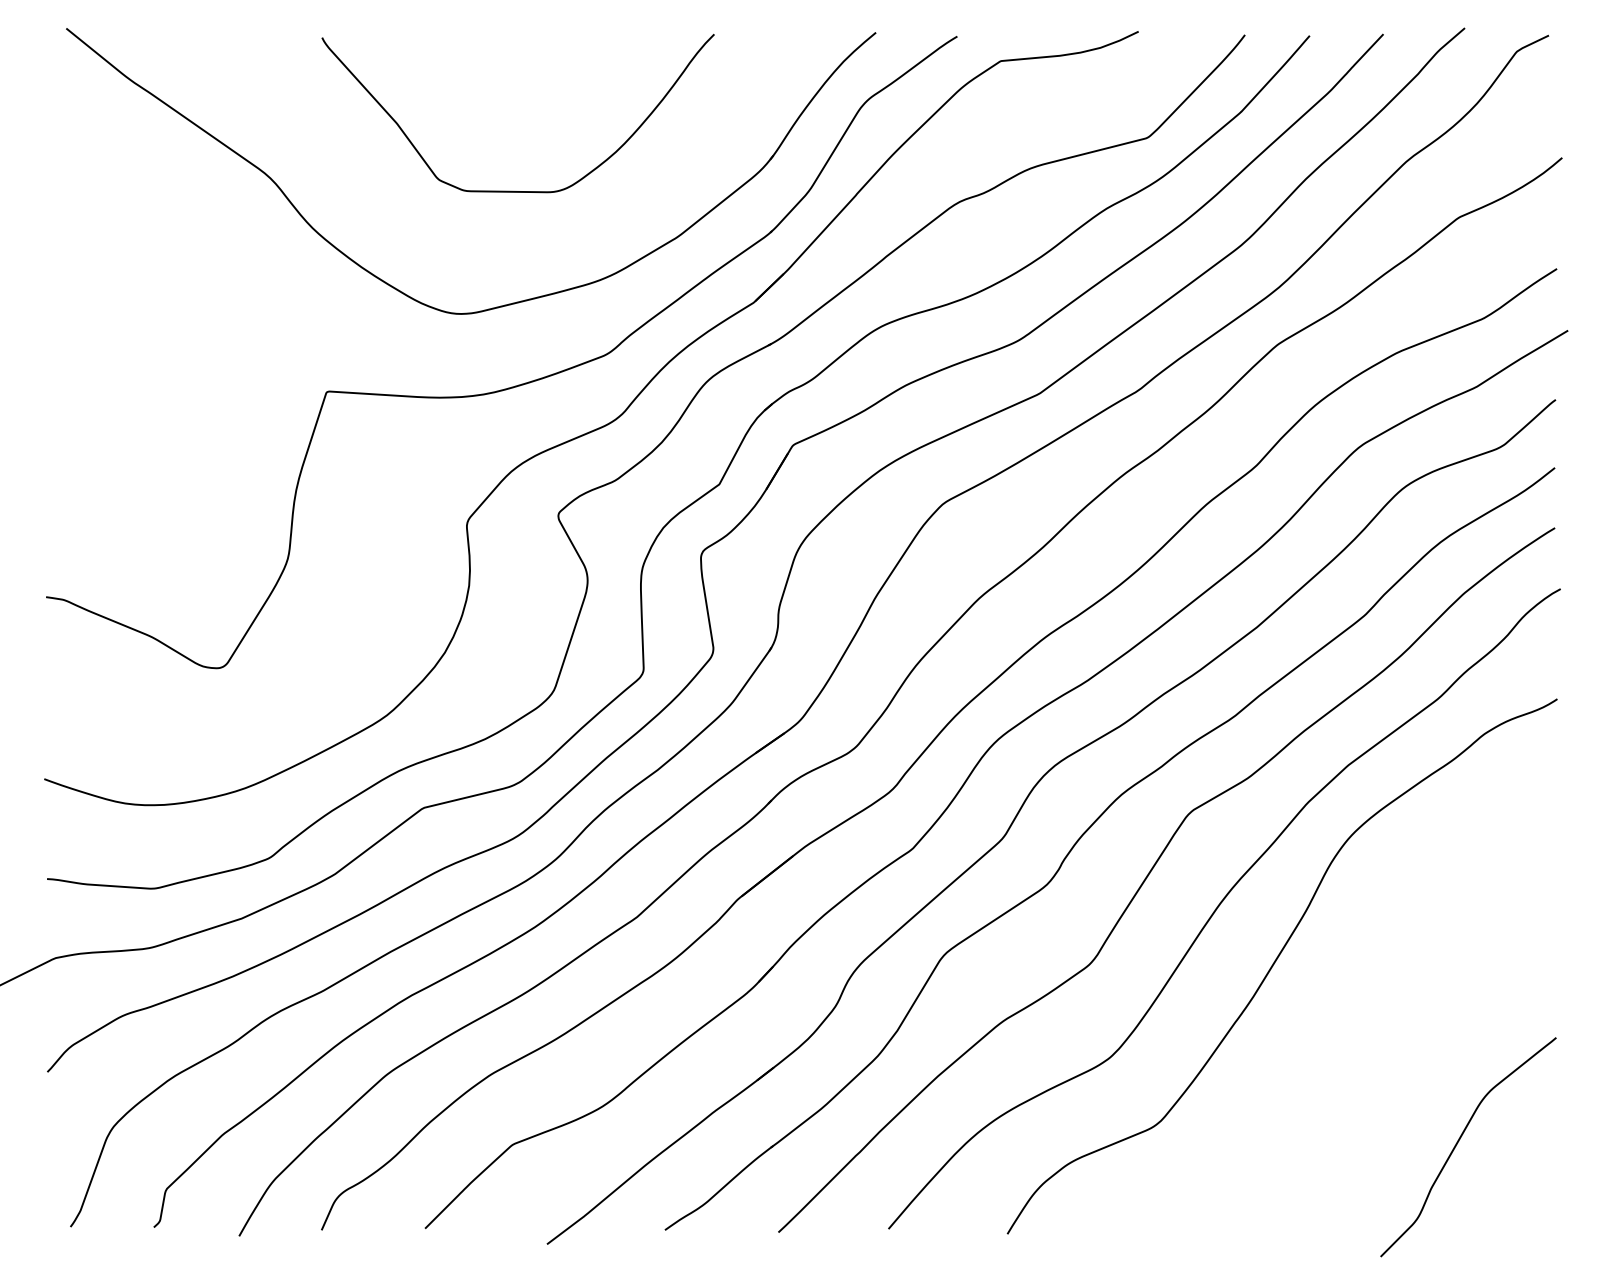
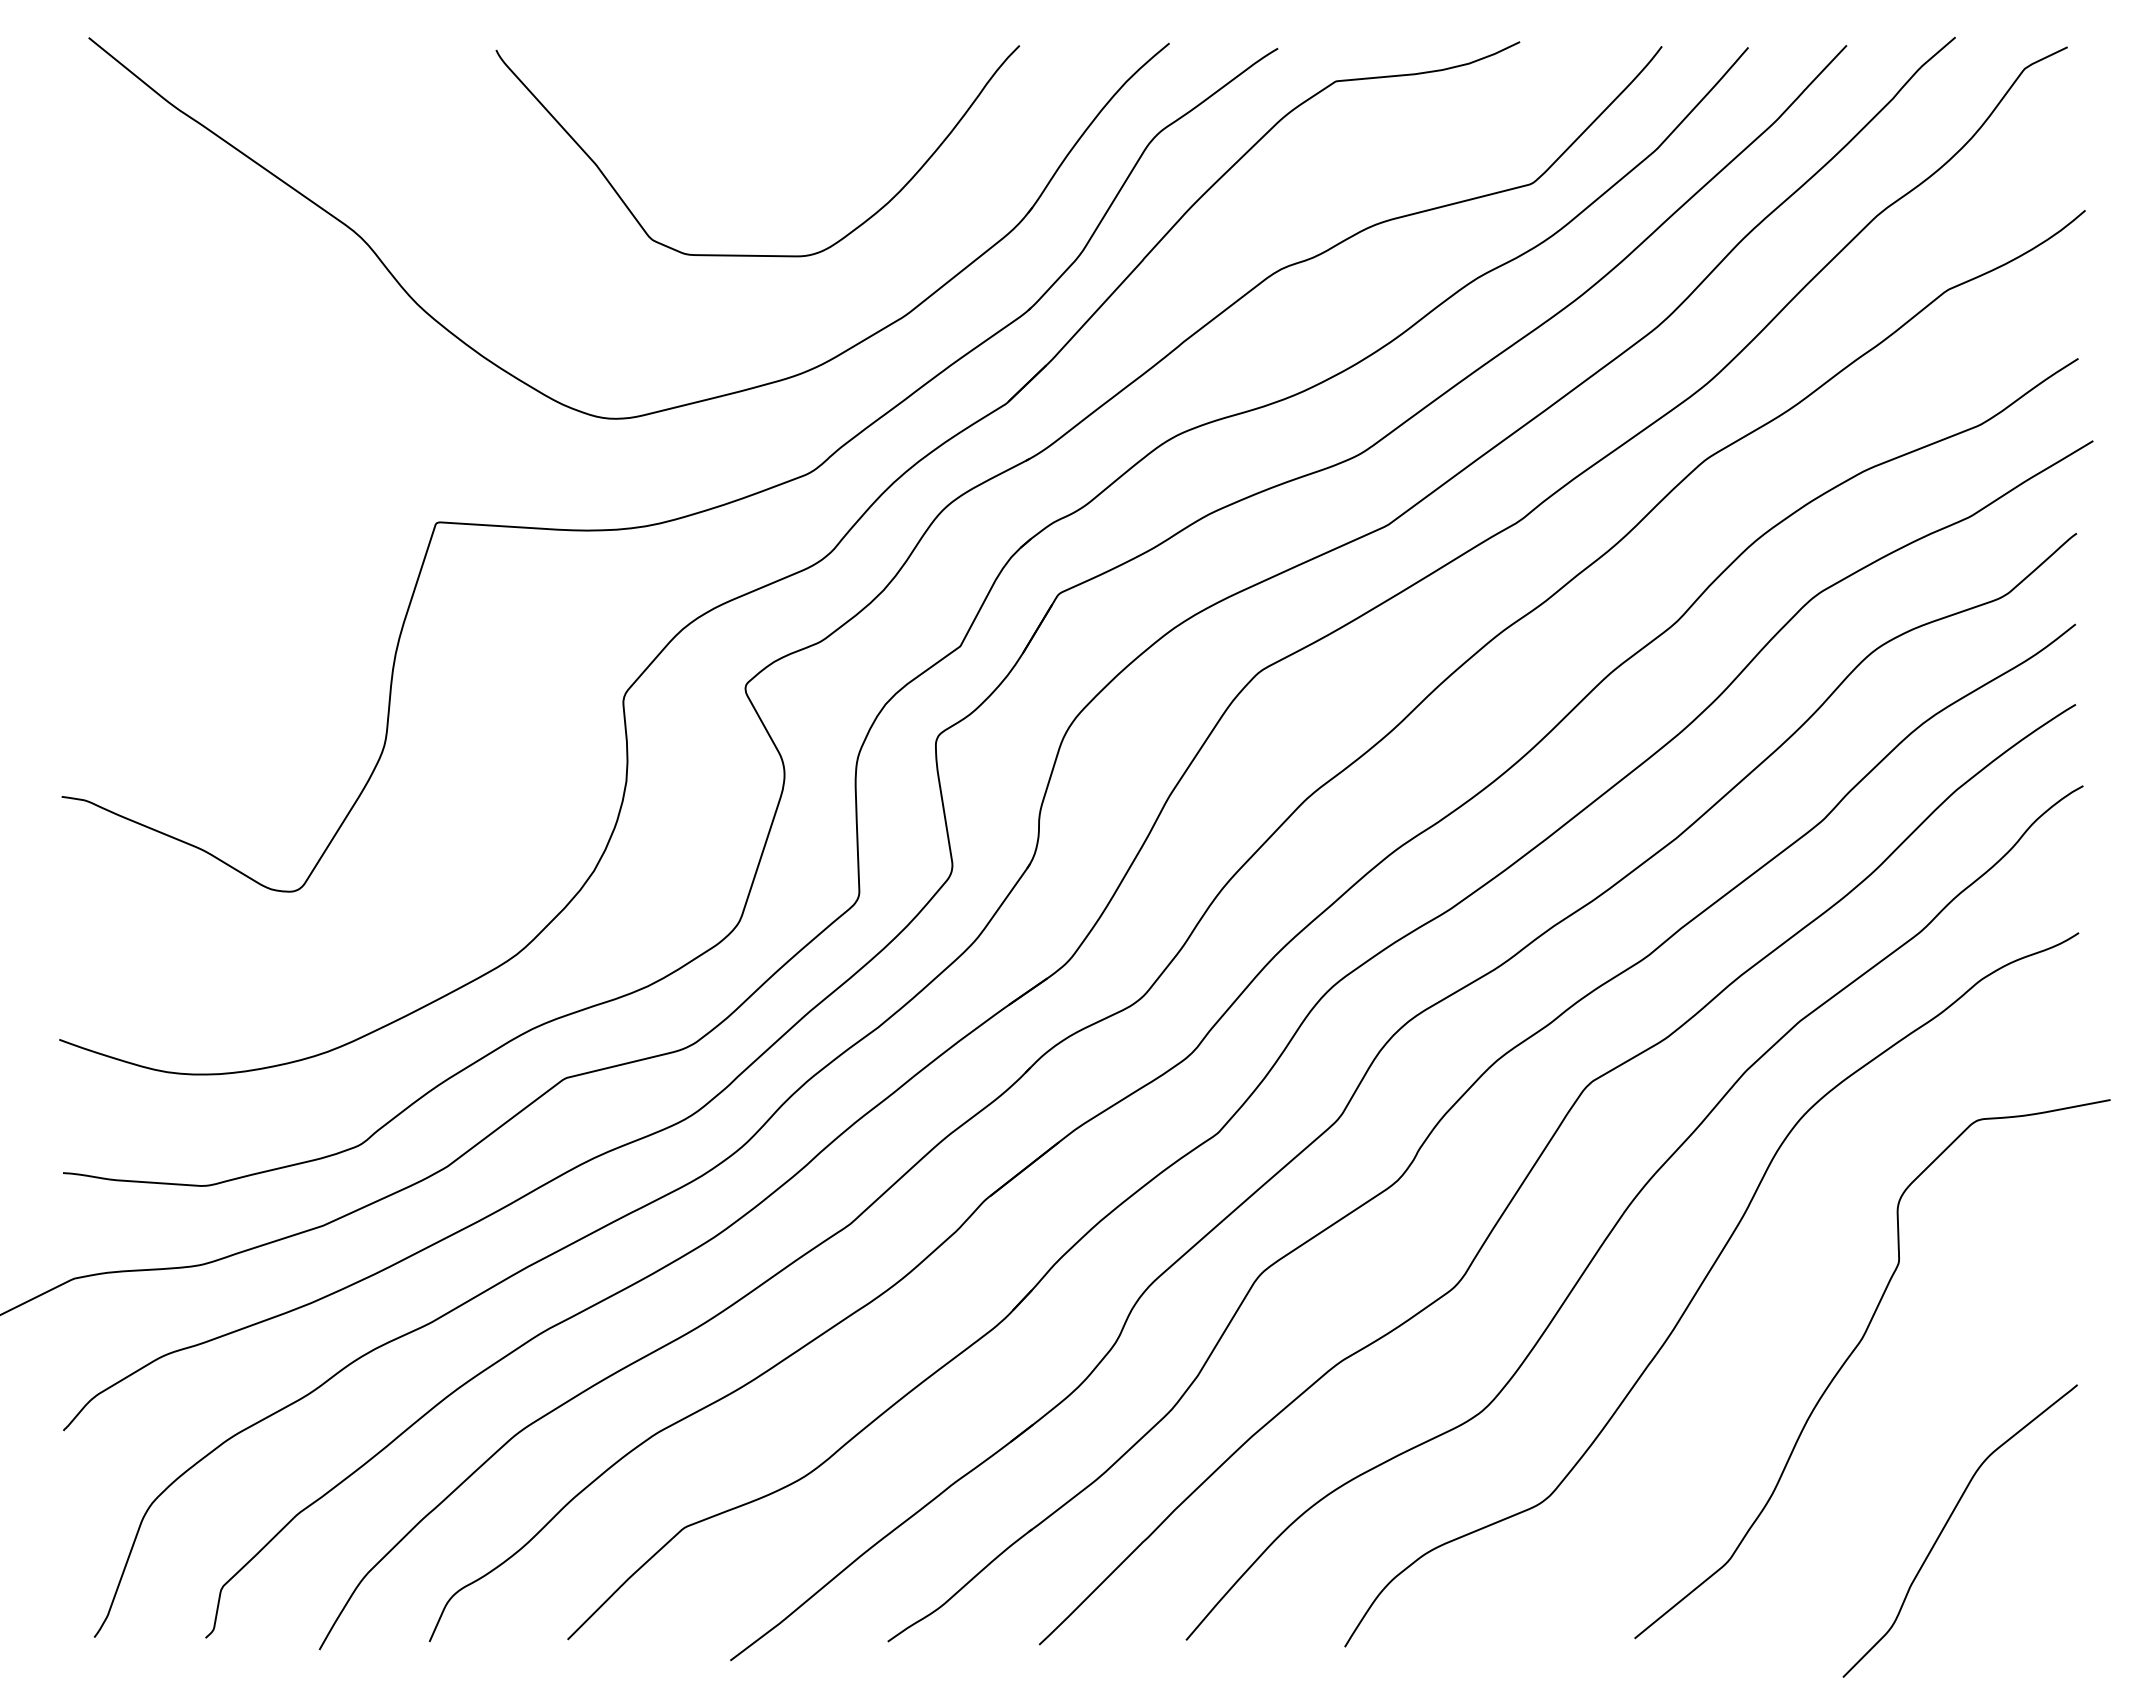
curve: (514, 190) -> (752, 254), moved
curve: (1386, 1015) -> (1851, 1355), added

